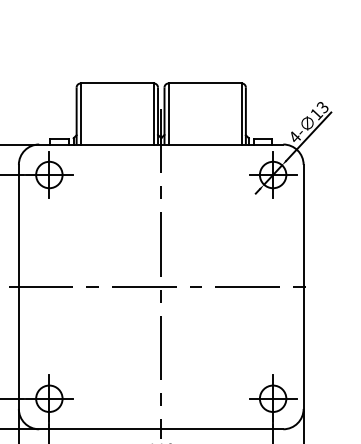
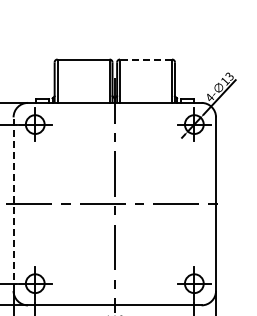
line: (204, 83) -> (145, 59), solid -> dashed
line: (18, 287) -> (13, 204), solid -> dashed

